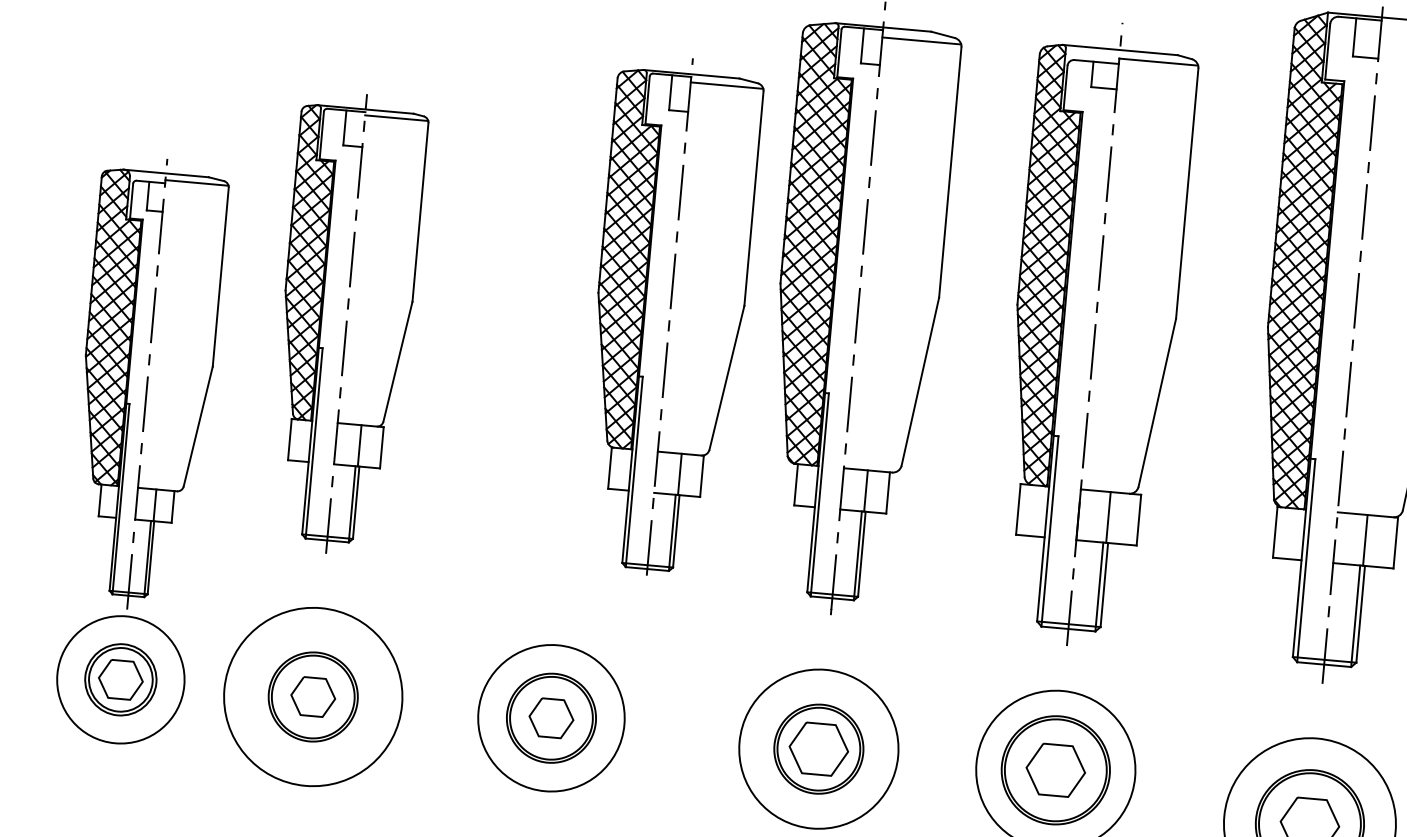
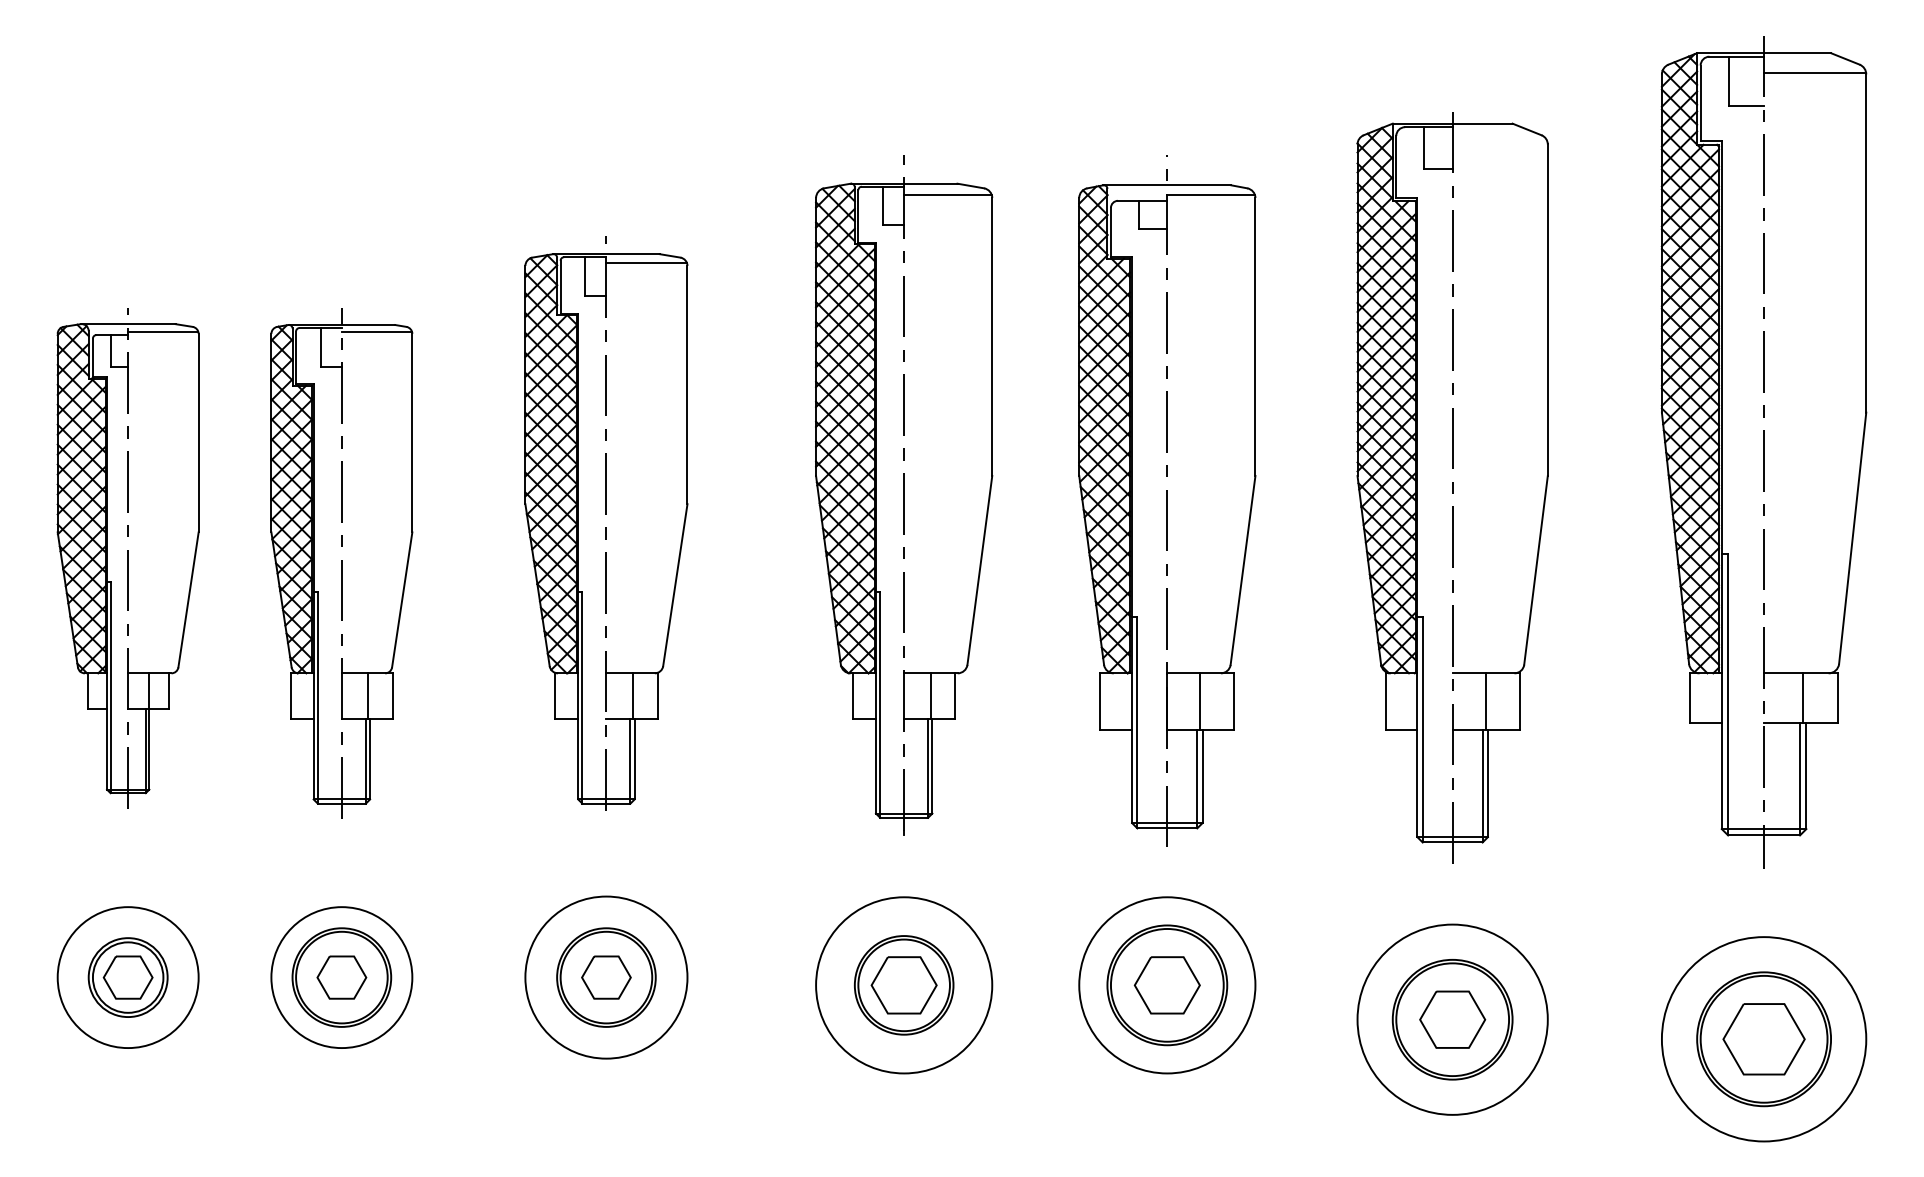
part: (669, 316) -> (606, 523), moved
part: (146, 384) -> (127, 558), moved
circle: (312, 696) -> (341, 977), size x0.71

